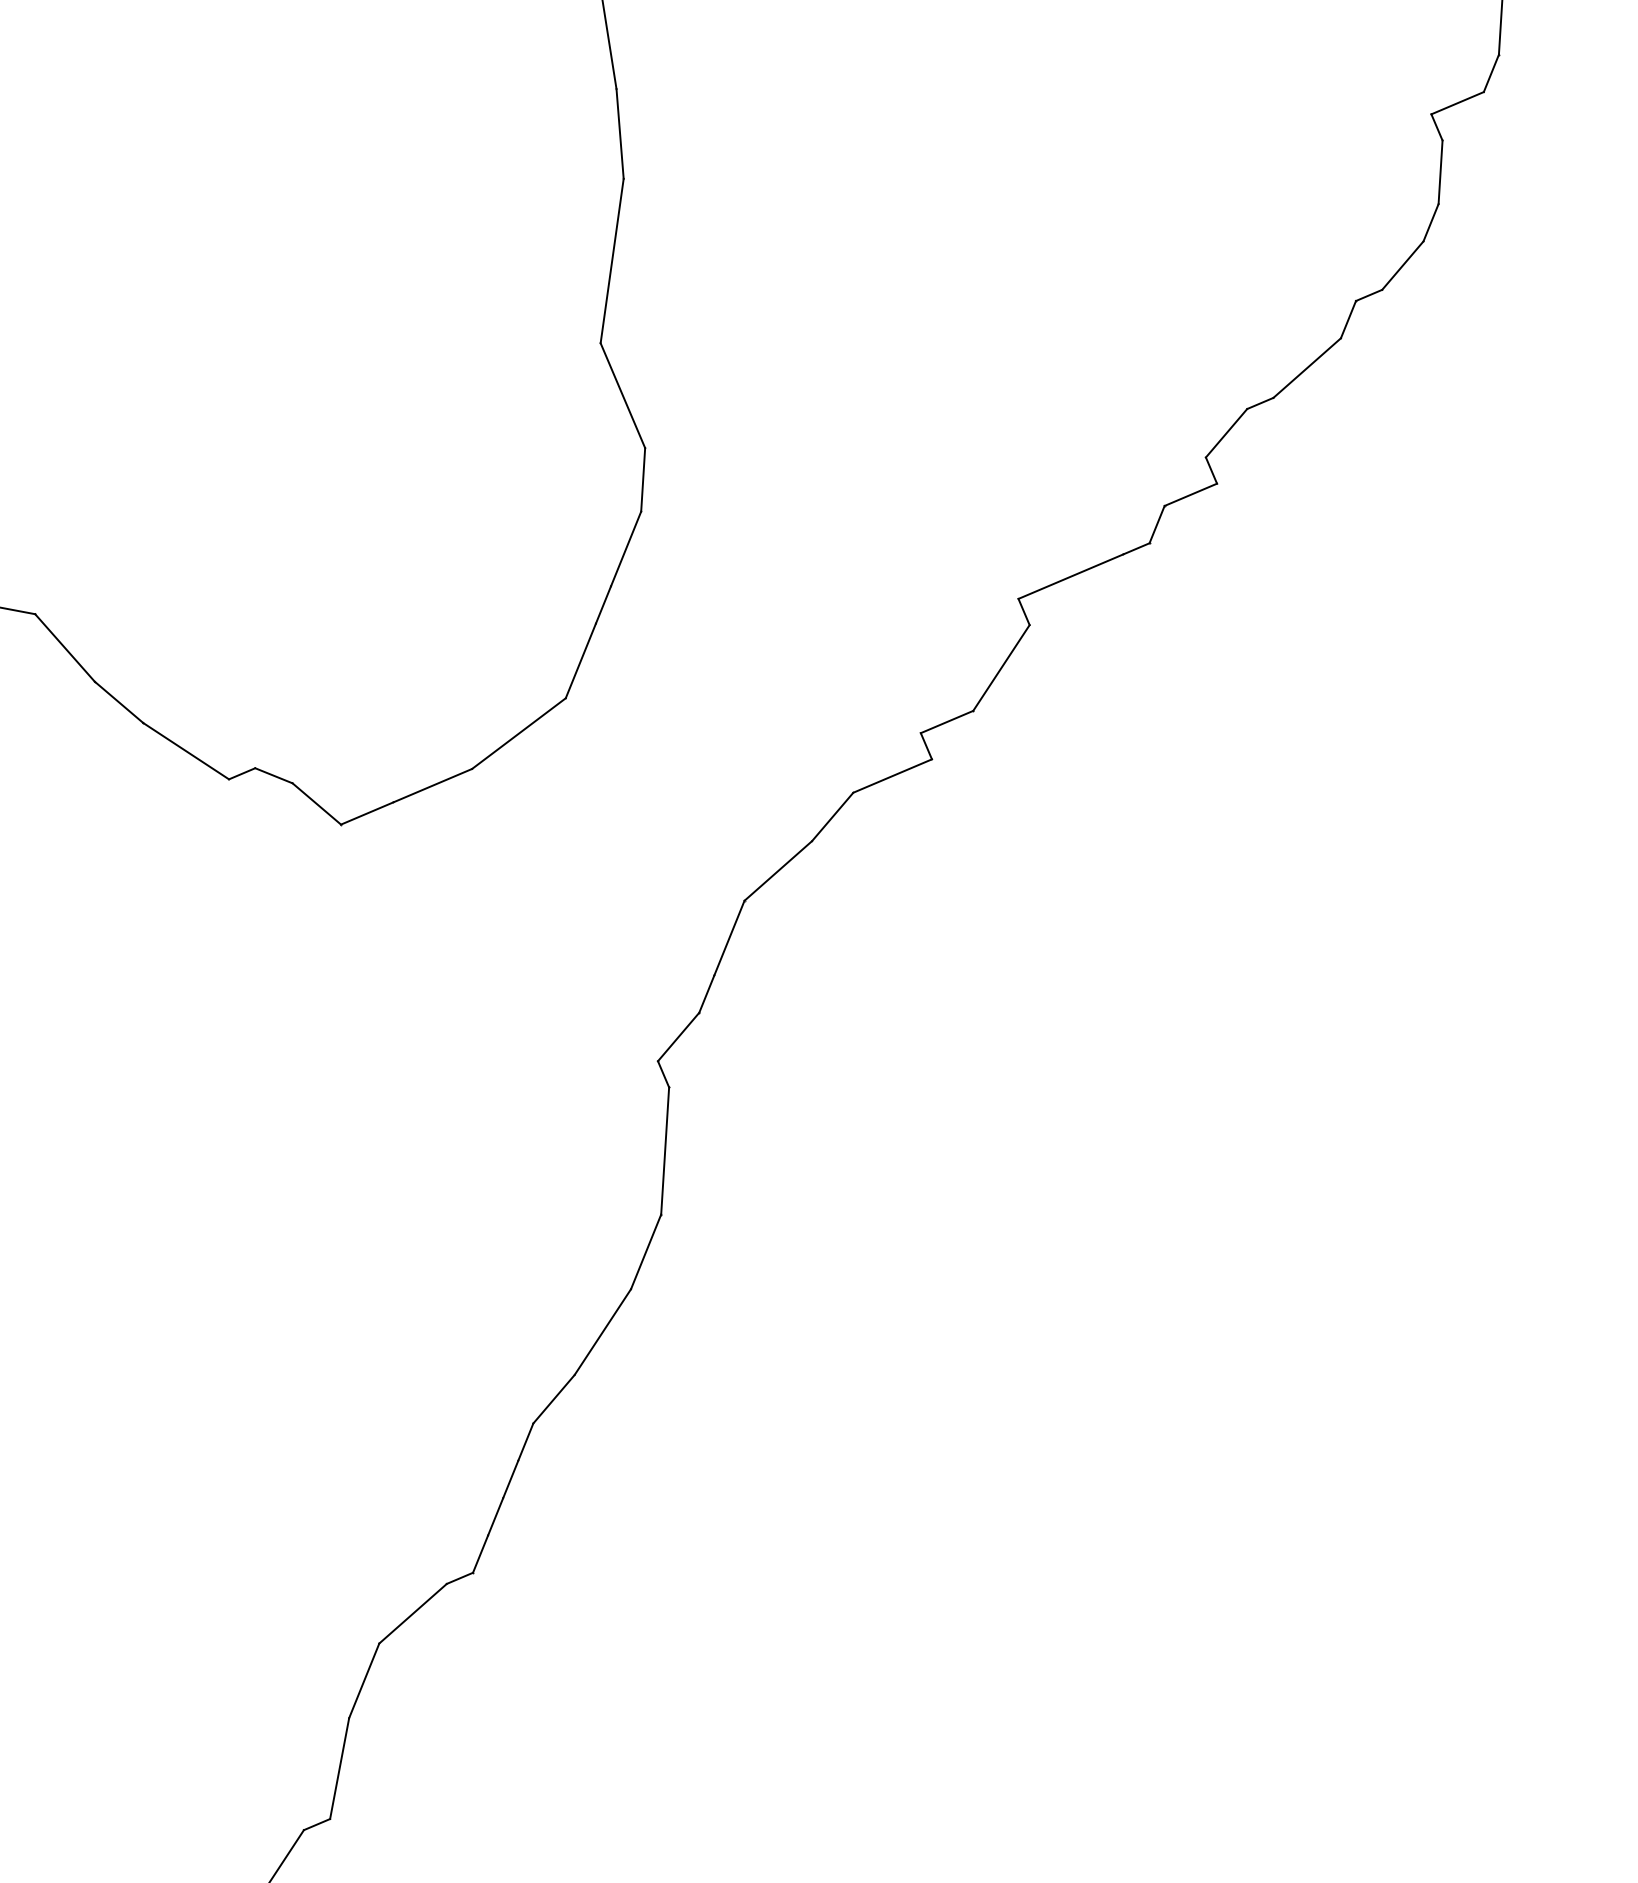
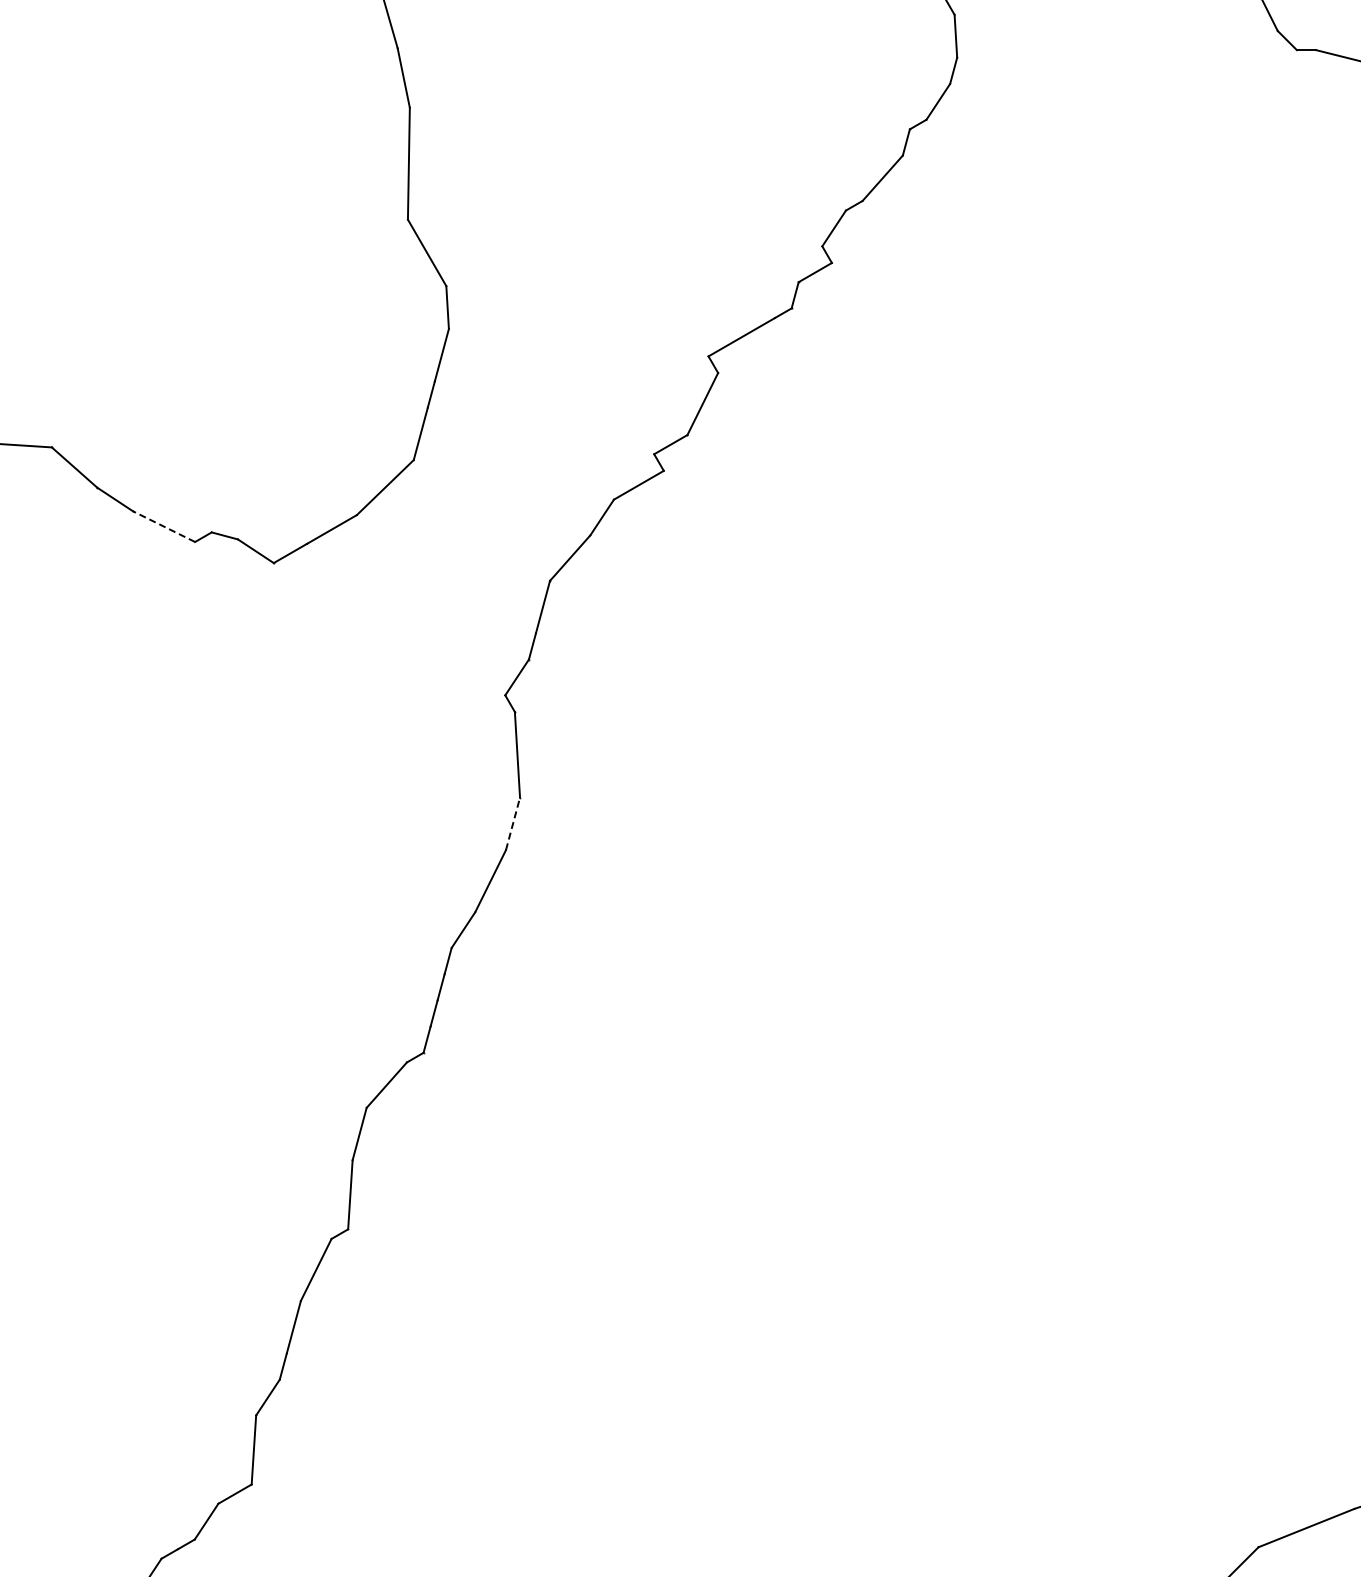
line: (186, 750) -> (164, 526), solid -> dashed
line: (646, 1251) -> (513, 823), solid -> dashed

